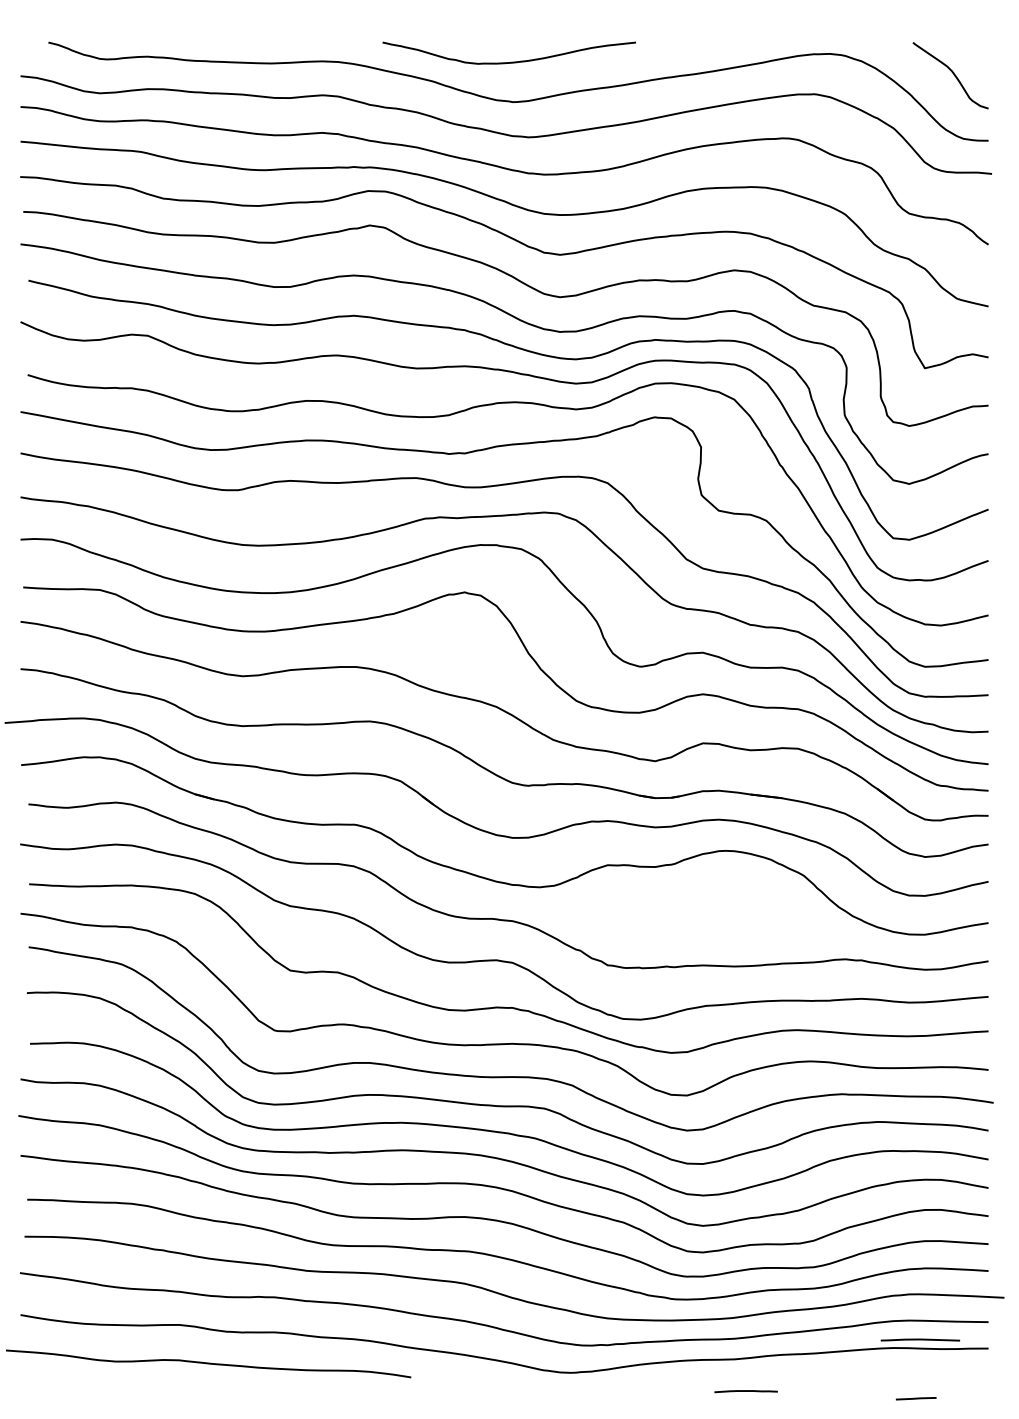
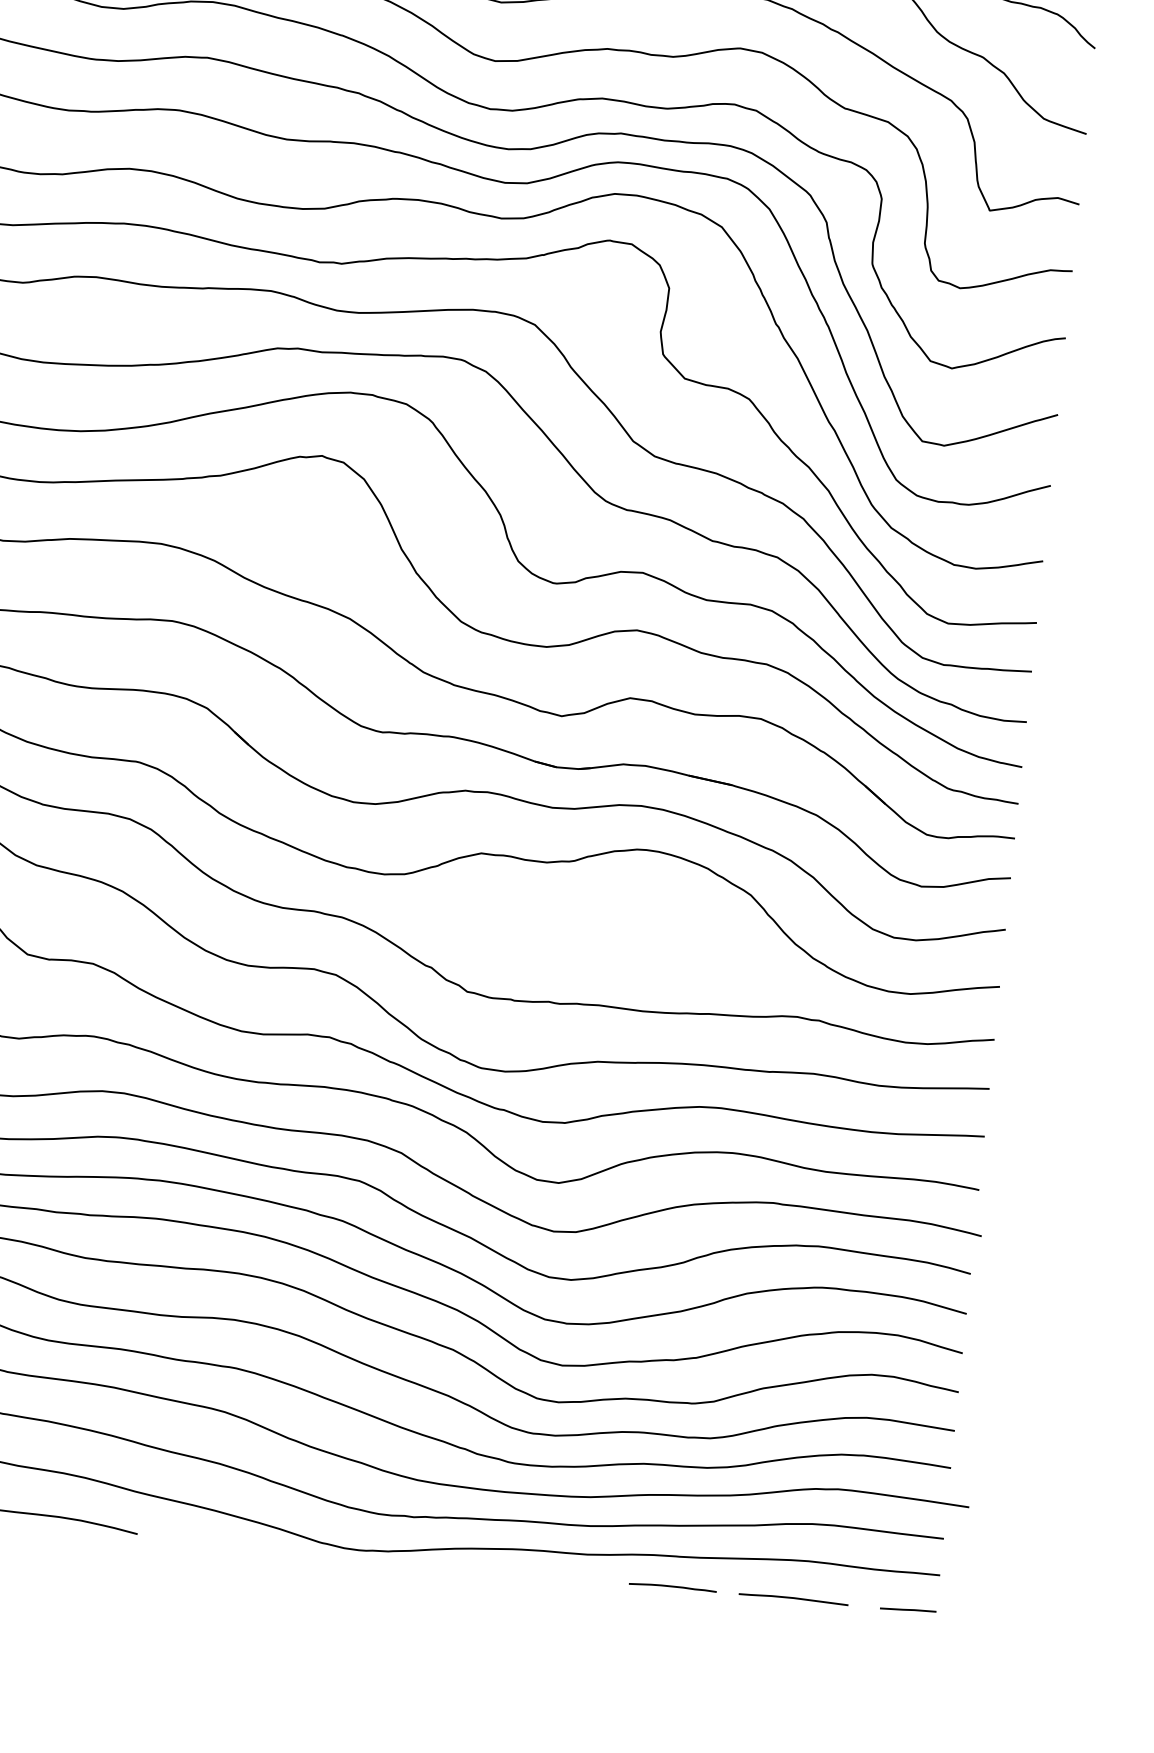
line: (919, 1339) -> (792, 1598), moved
line: (745, 1391) -> (672, 1587), moved
line: (915, 1398) -> (907, 1609), moved

